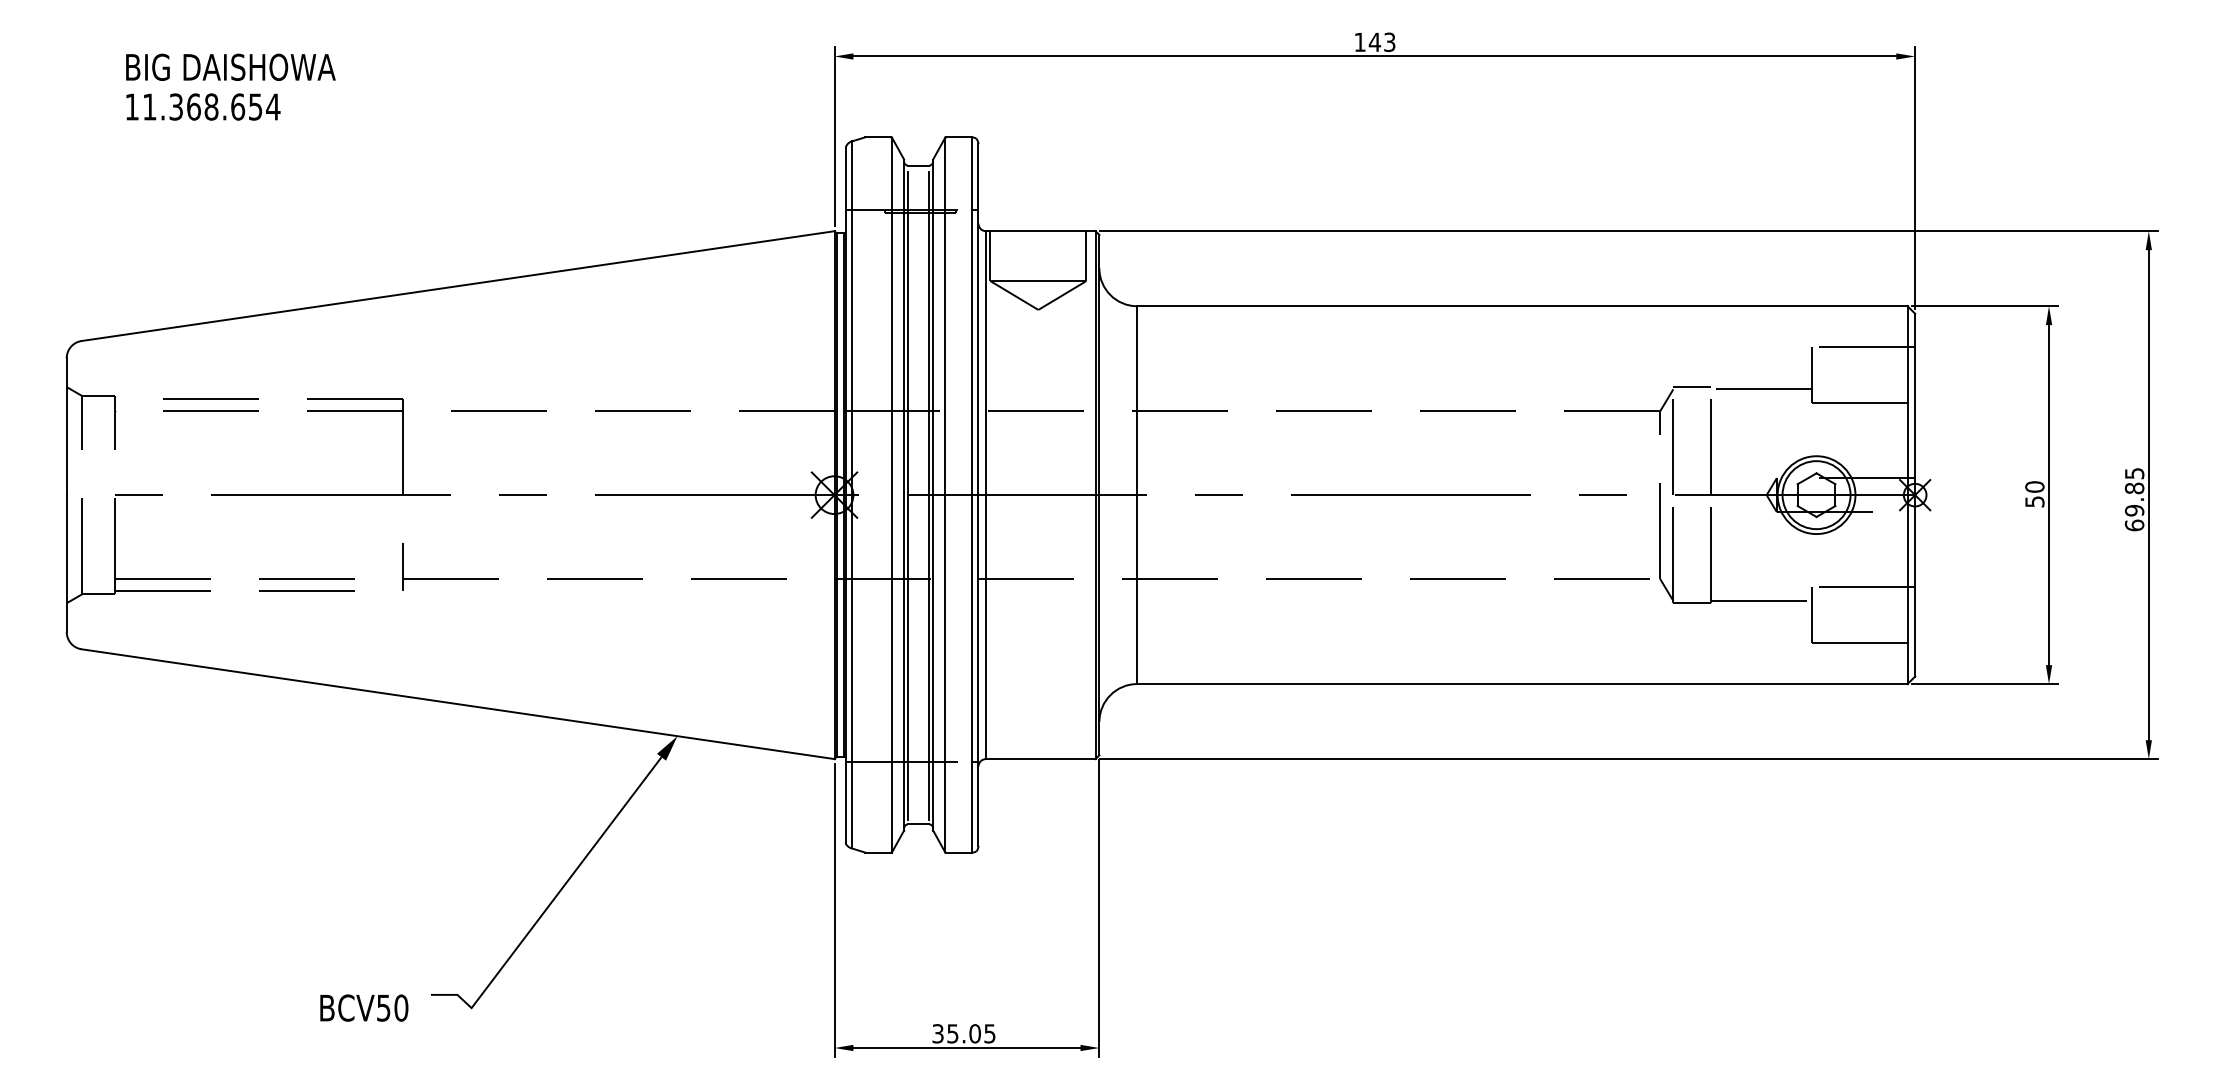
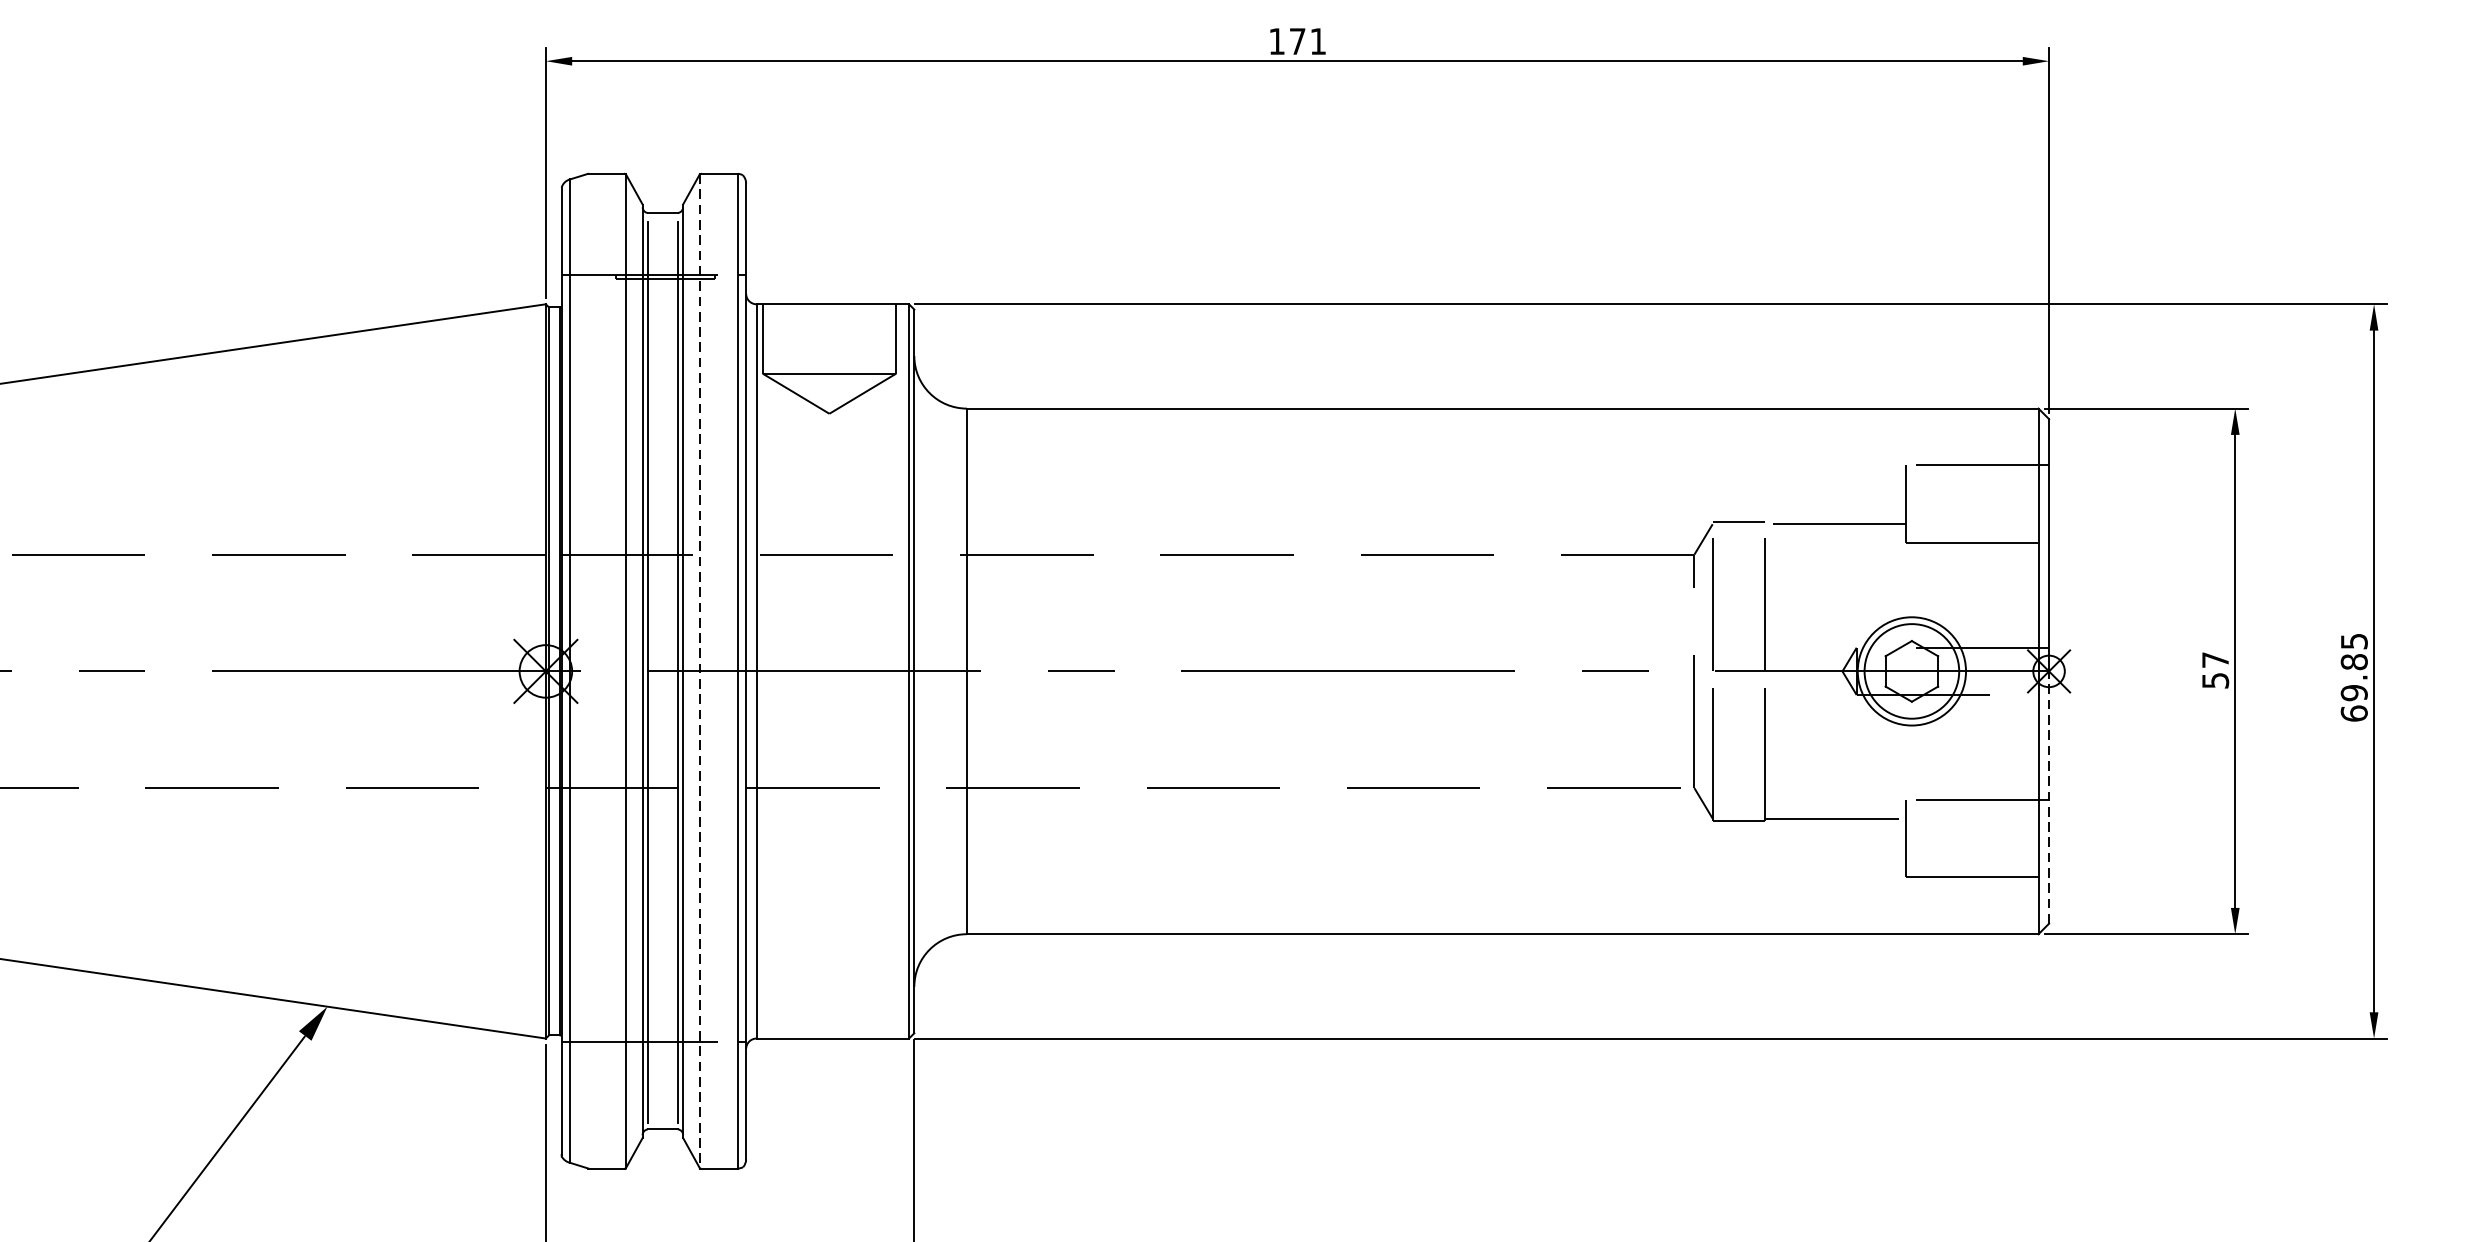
text: (1381, 42) -> (1306, 41), 143 -> 171
text: (2034, 486) -> (2215, 659), 50 -> 57
line: (945, 495) -> (700, 671), solid -> dashed
line: (1915, 585) -> (2049, 797), solid -> dashed

